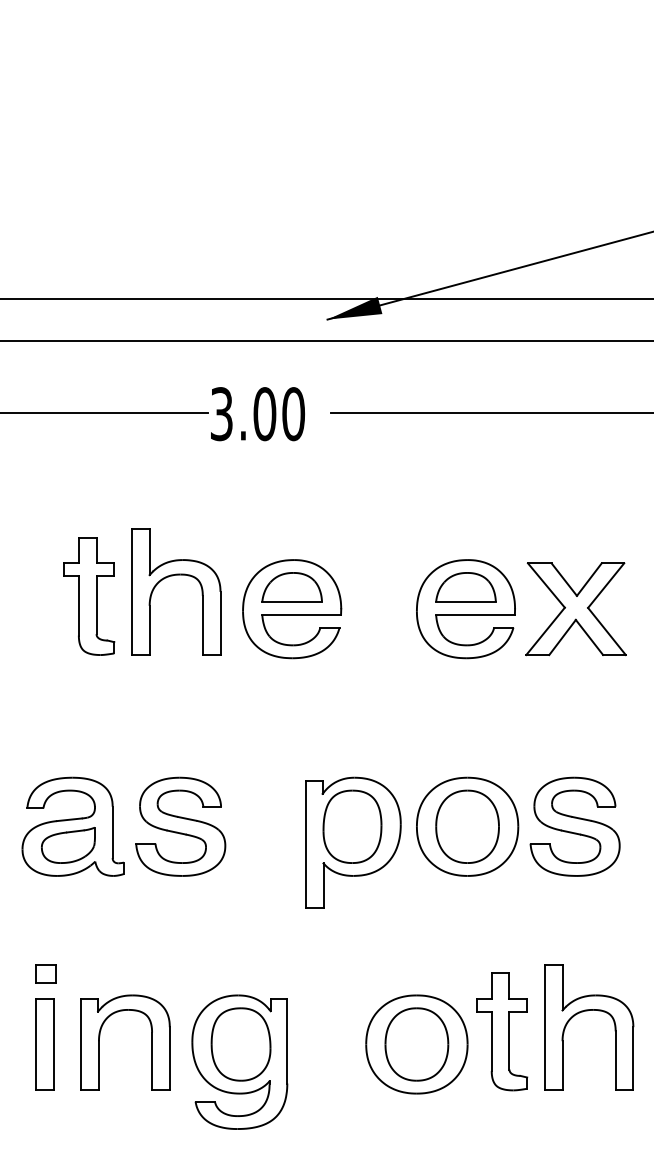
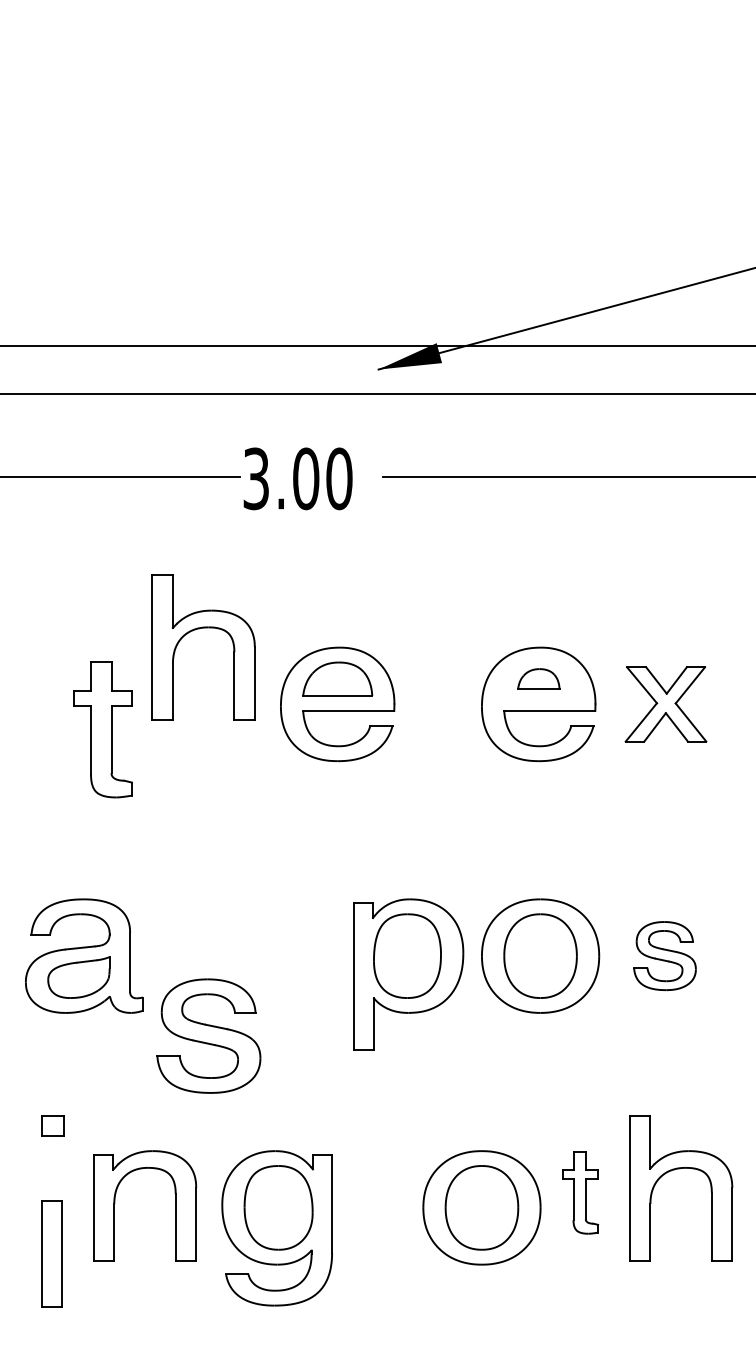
part: (172, 576) -> (199, 629), moved
part: (465, 586) -> (538, 678), size x0.6
part: (88, 596) -> (102, 729), moved
part: (575, 609) -> (665, 704), size x0.7
part: (180, 826) -> (208, 1035), moved
part: (574, 826) -> (664, 955), size x0.6
part: (502, 1031) -> (580, 1192), size x0.6
part: (44, 1044) -> (51, 1253), moved

